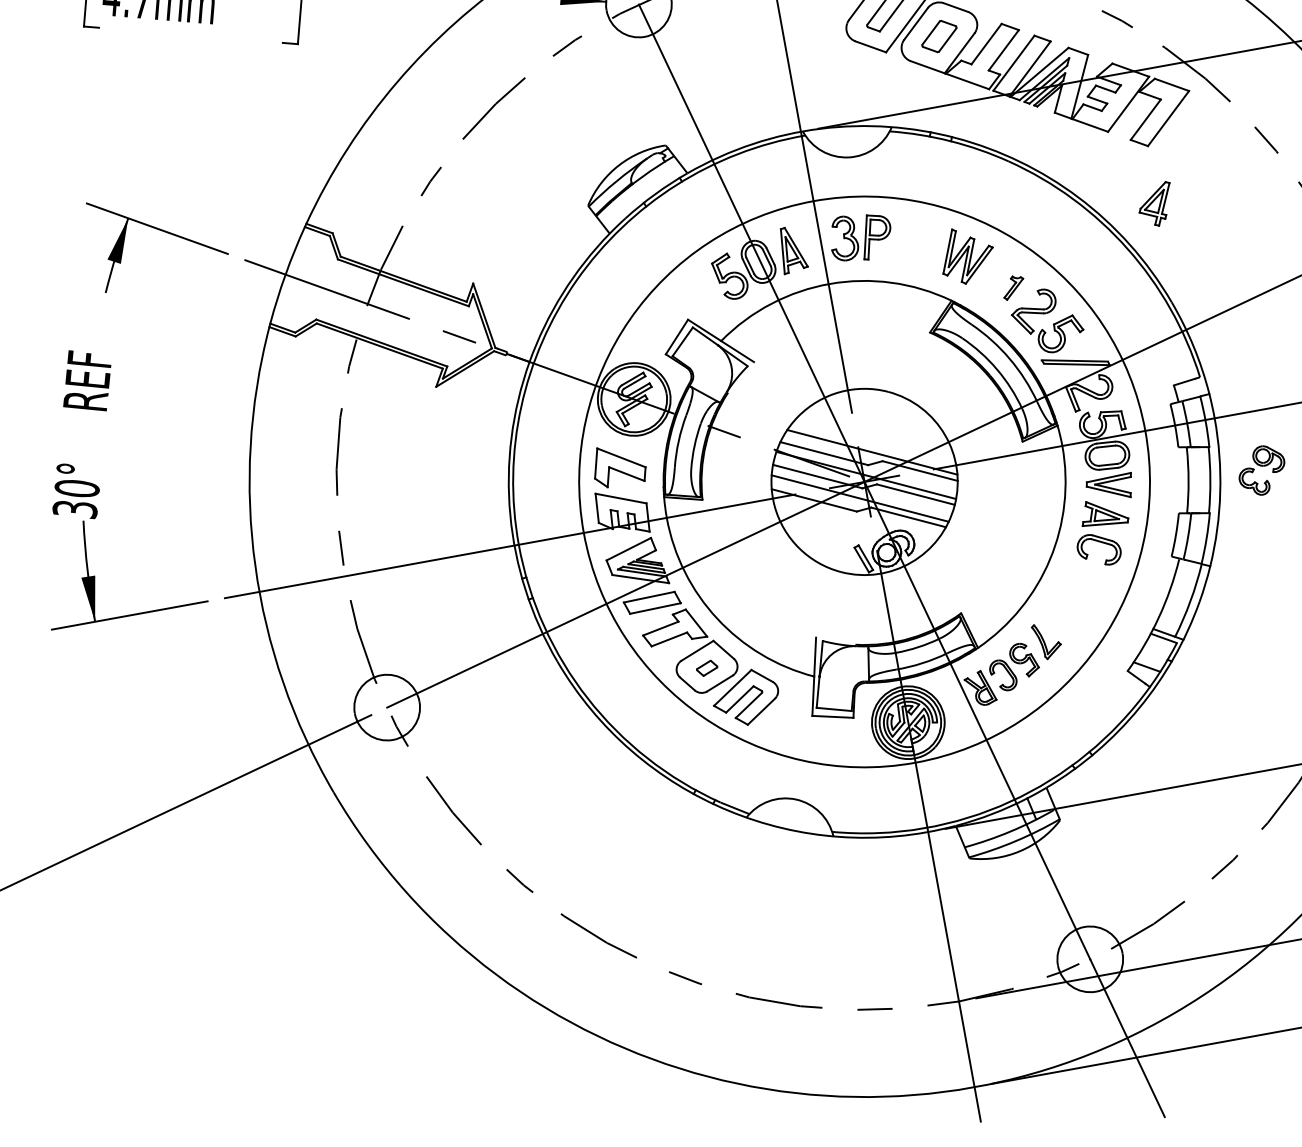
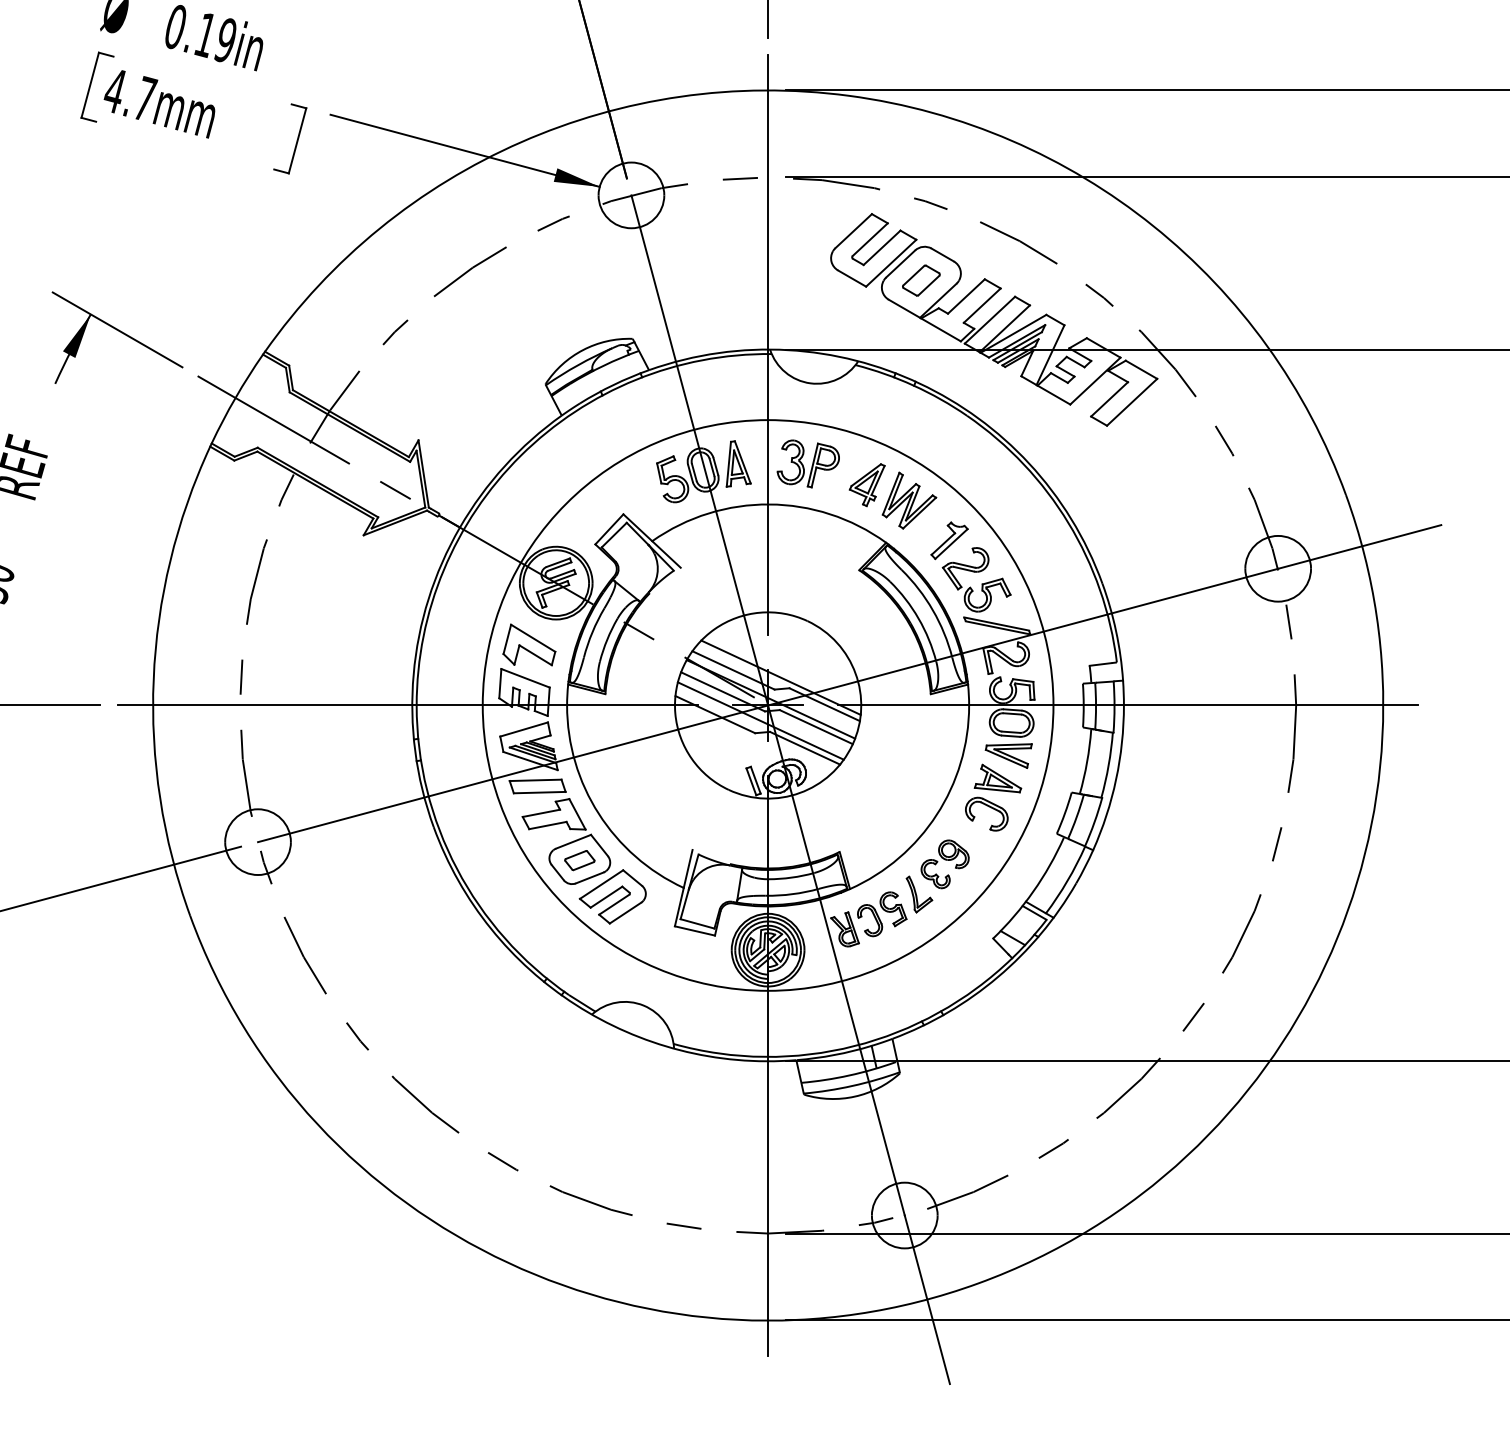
part: (1155, 205) -> (866, 485), moved
part: (1013, 287) -> (949, 540), size x1.67
part: (1261, 470) -> (944, 864), moved
part: (706, 668) -> (579, 860), size x1.43

